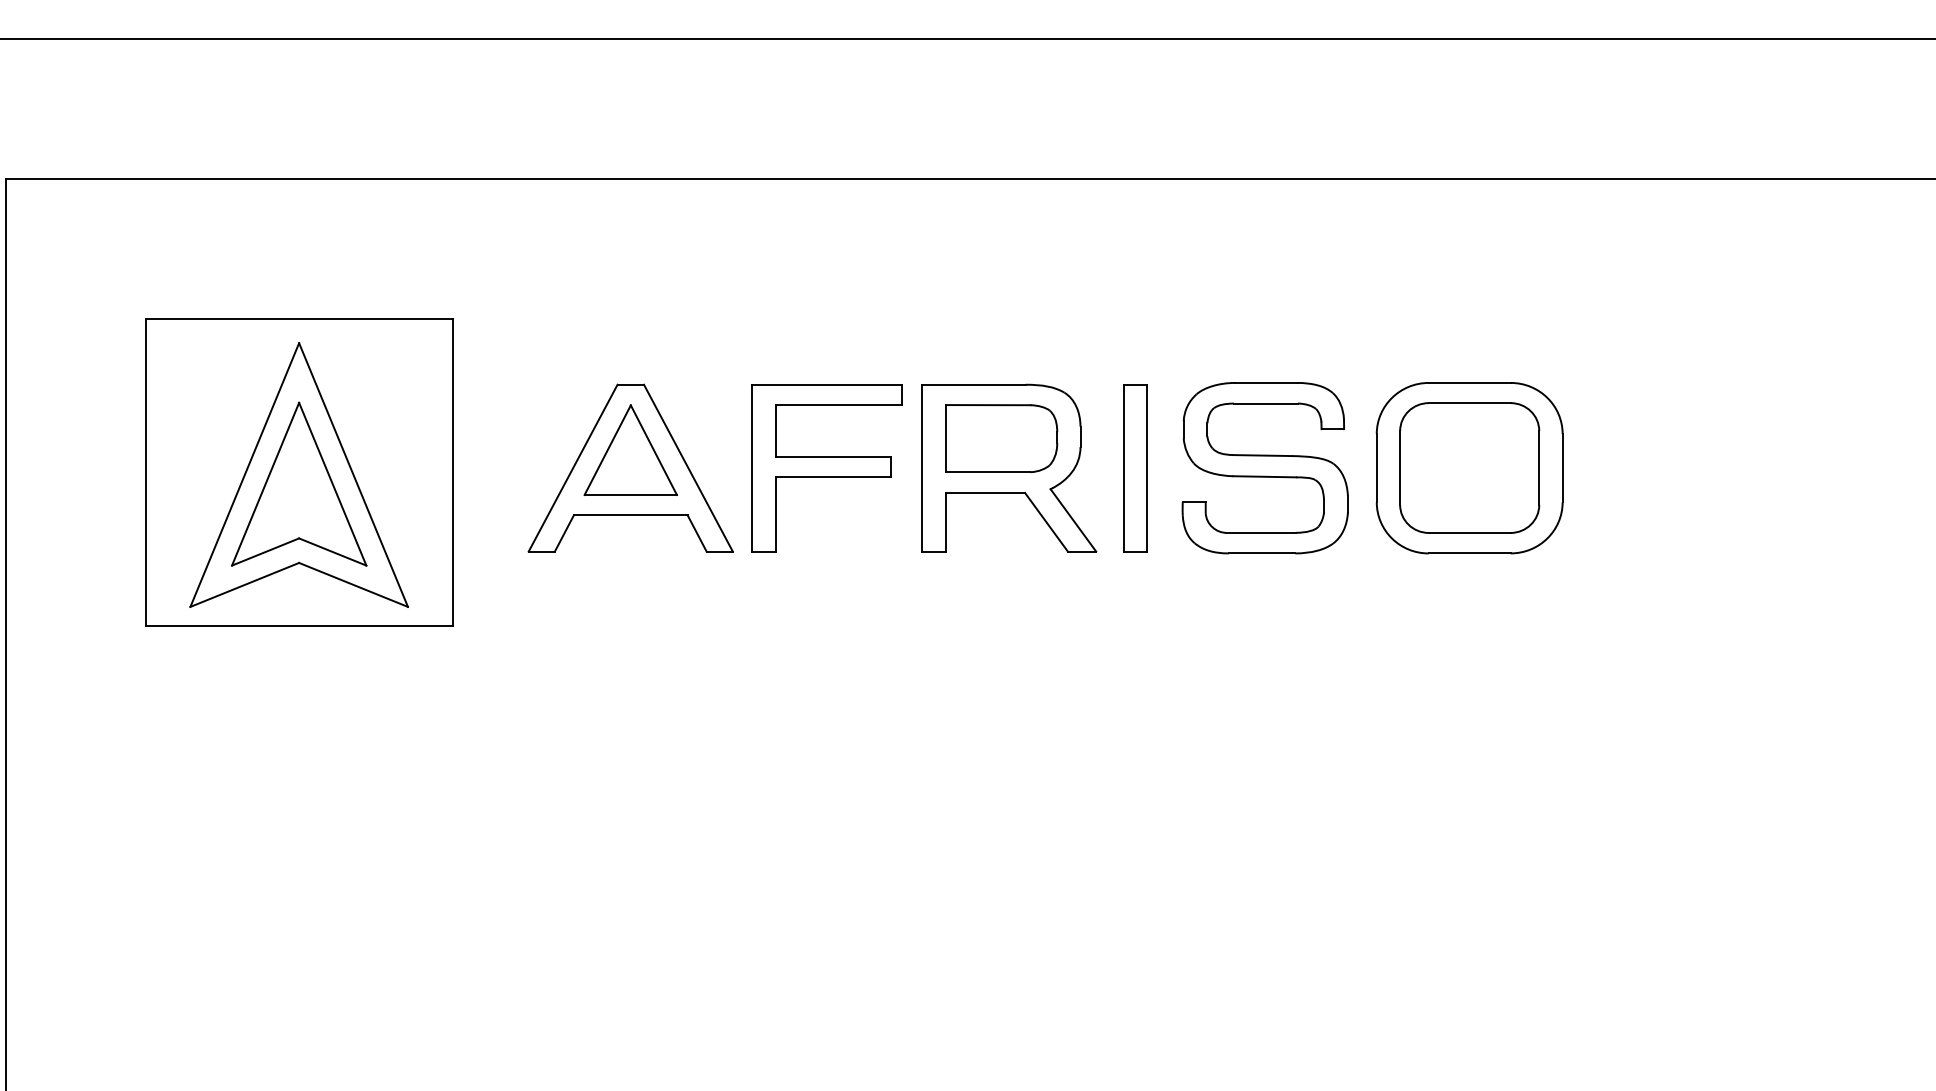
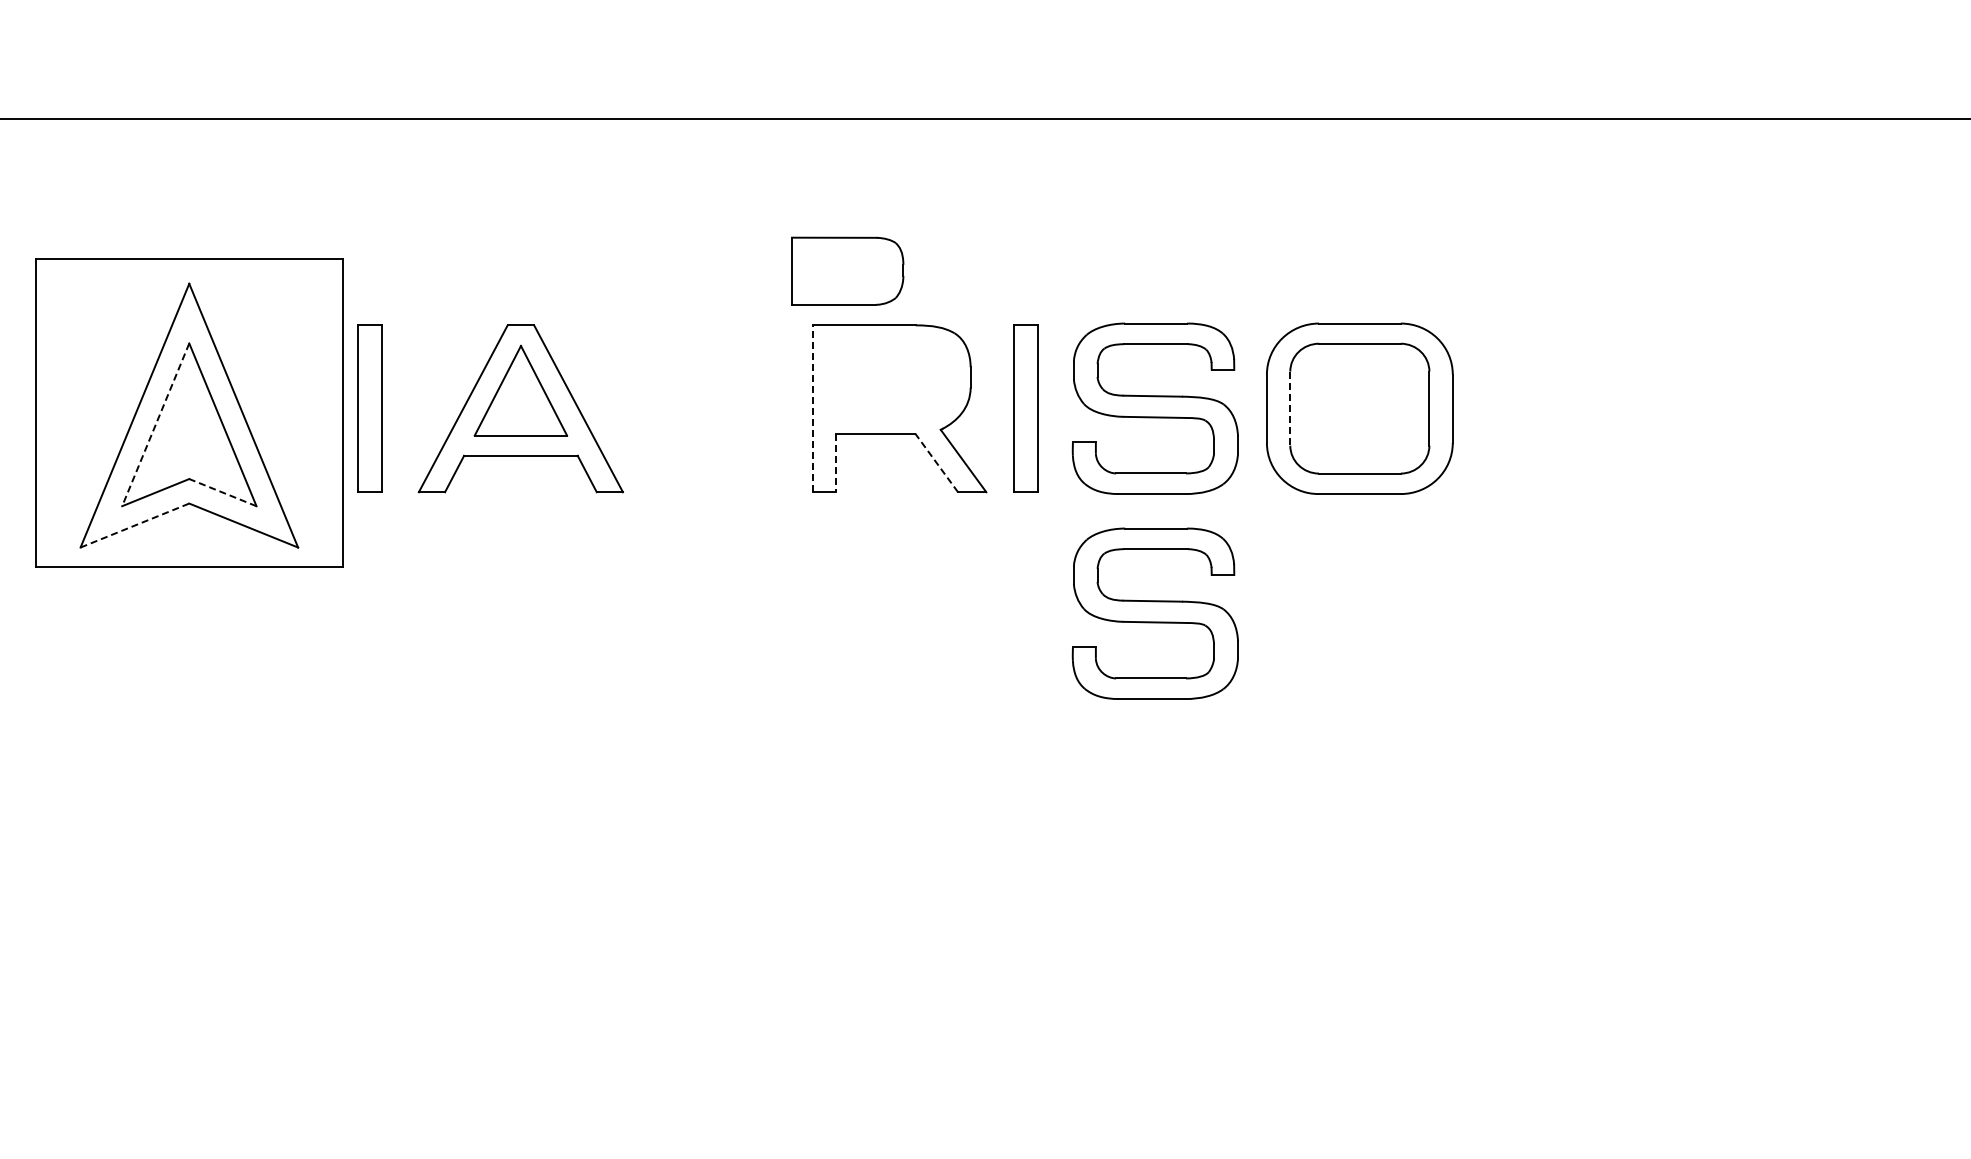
part: (1001, 437) -> (847, 270), moved
part: (479, 467) -> (369, 408), added
part: (826, 467) -> (716, 408), removed
line: (922, 467) -> (812, 408), solid -> dashed
line: (1400, 468) -> (1290, 409), solid -> dashed
line: (265, 484) -> (155, 425), solid -> dashed
line: (1046, 521) -> (936, 462), solid -> dashed
line: (946, 522) -> (836, 463), solid -> dashed
line: (332, 551) -> (222, 492), solid -> dashed
line: (244, 584) -> (134, 525), solid -> dashed
part: (1264, 672) -> (1154, 613), added

